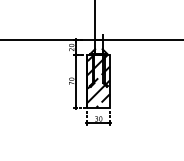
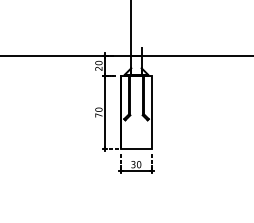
hatch: (98, 81) -> (135, 112), removed

